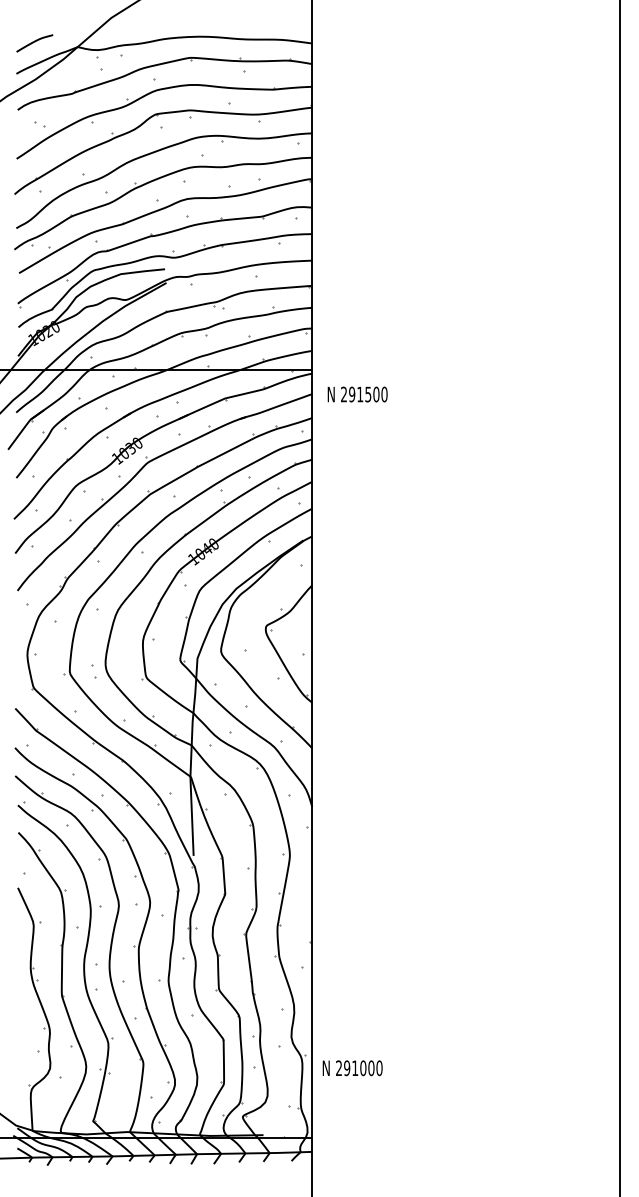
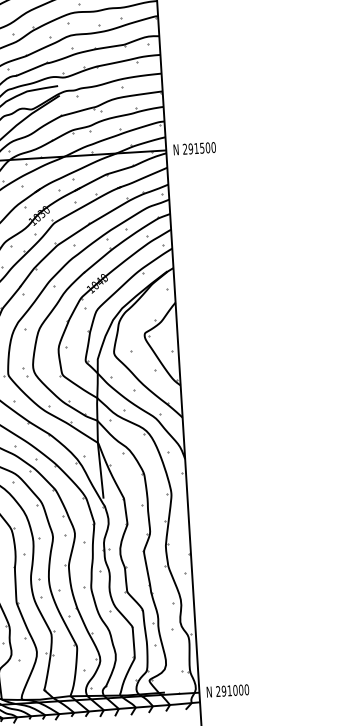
text: (357, 394) -> (194, 148), moved
text: (352, 1068) -> (227, 691), moved

